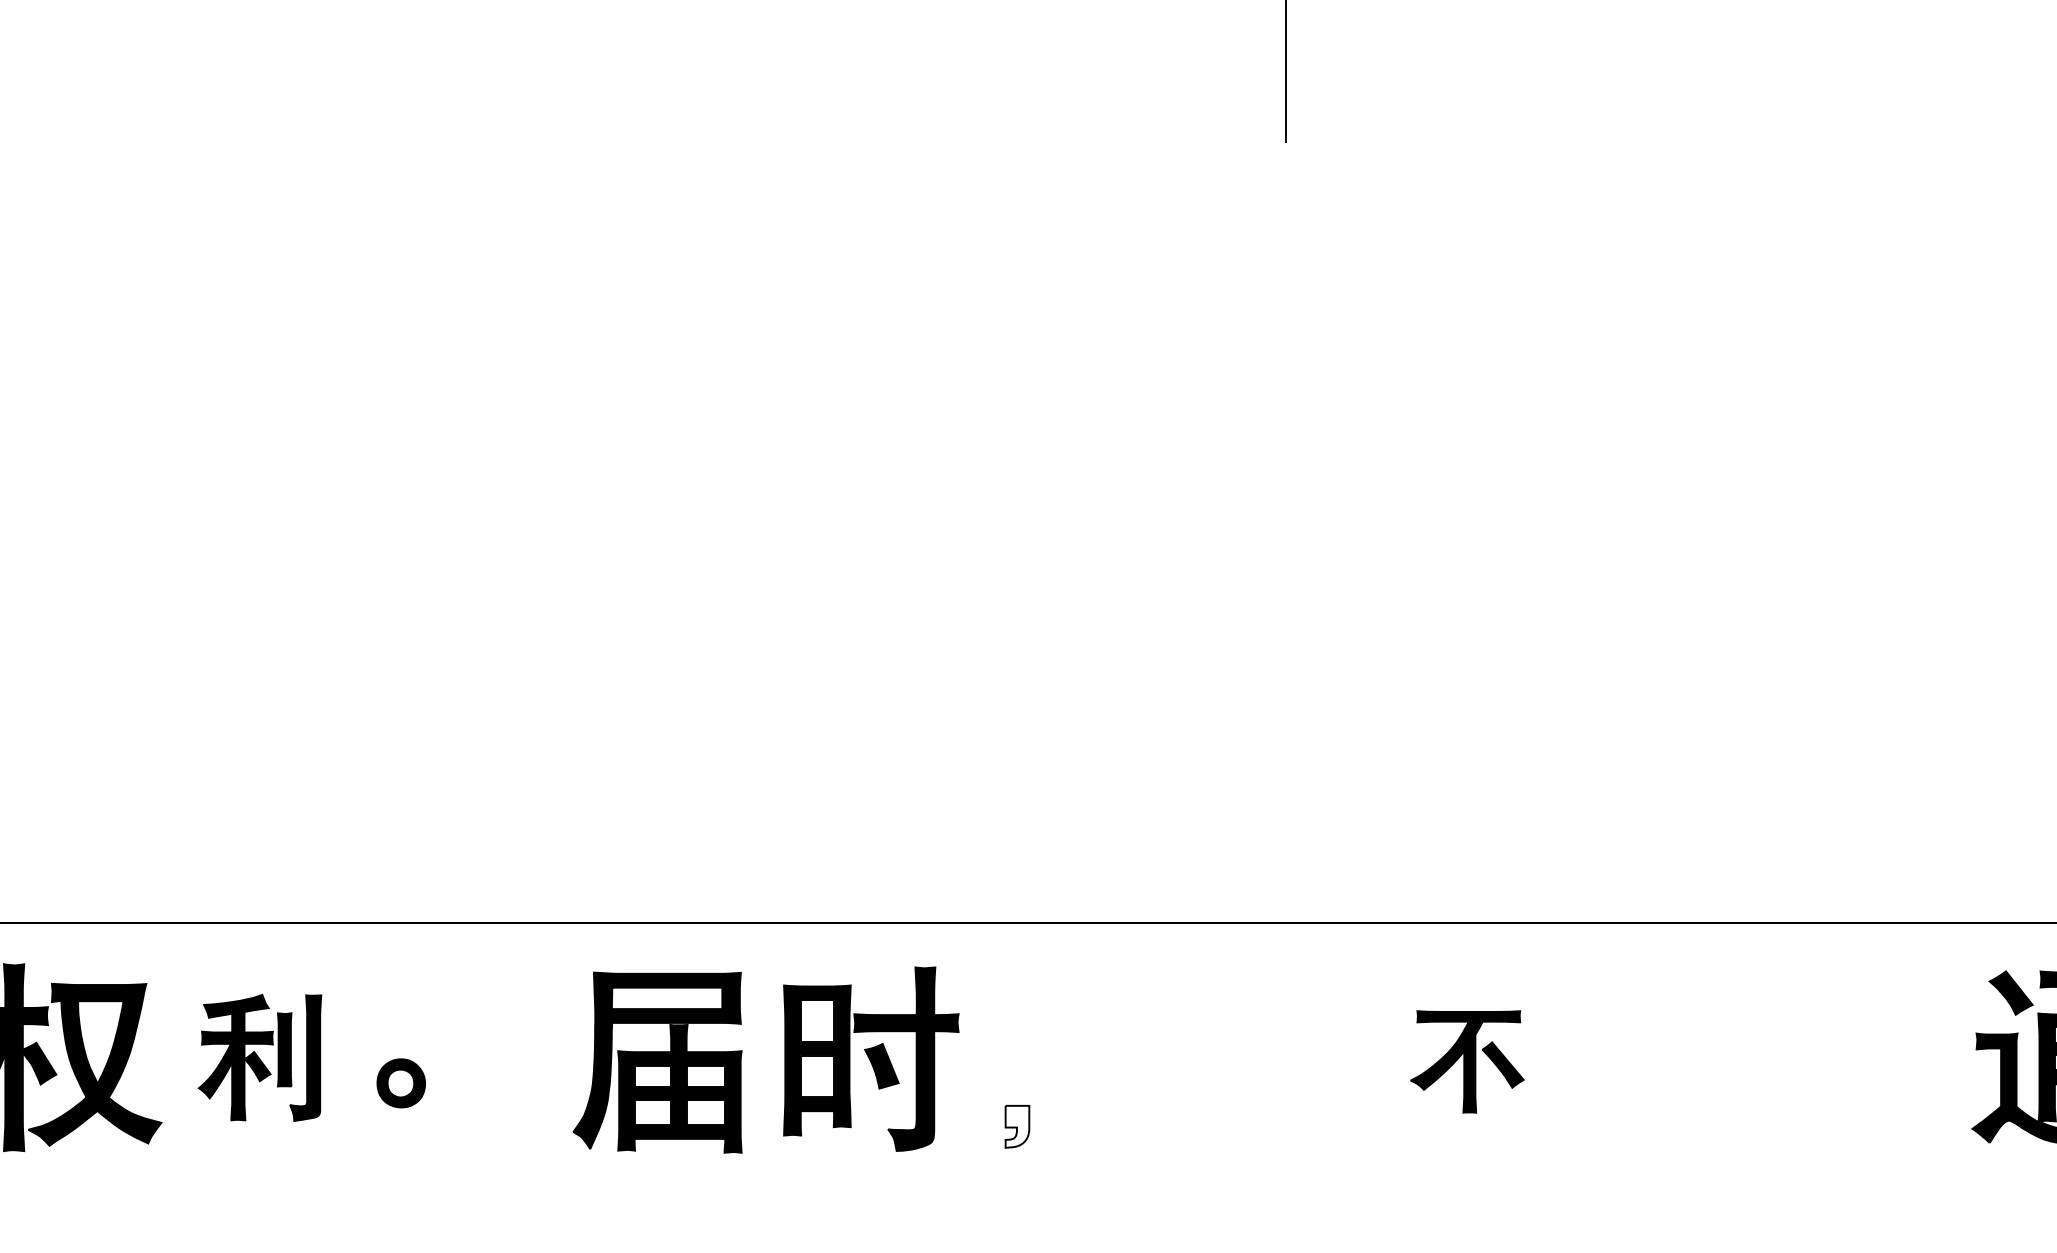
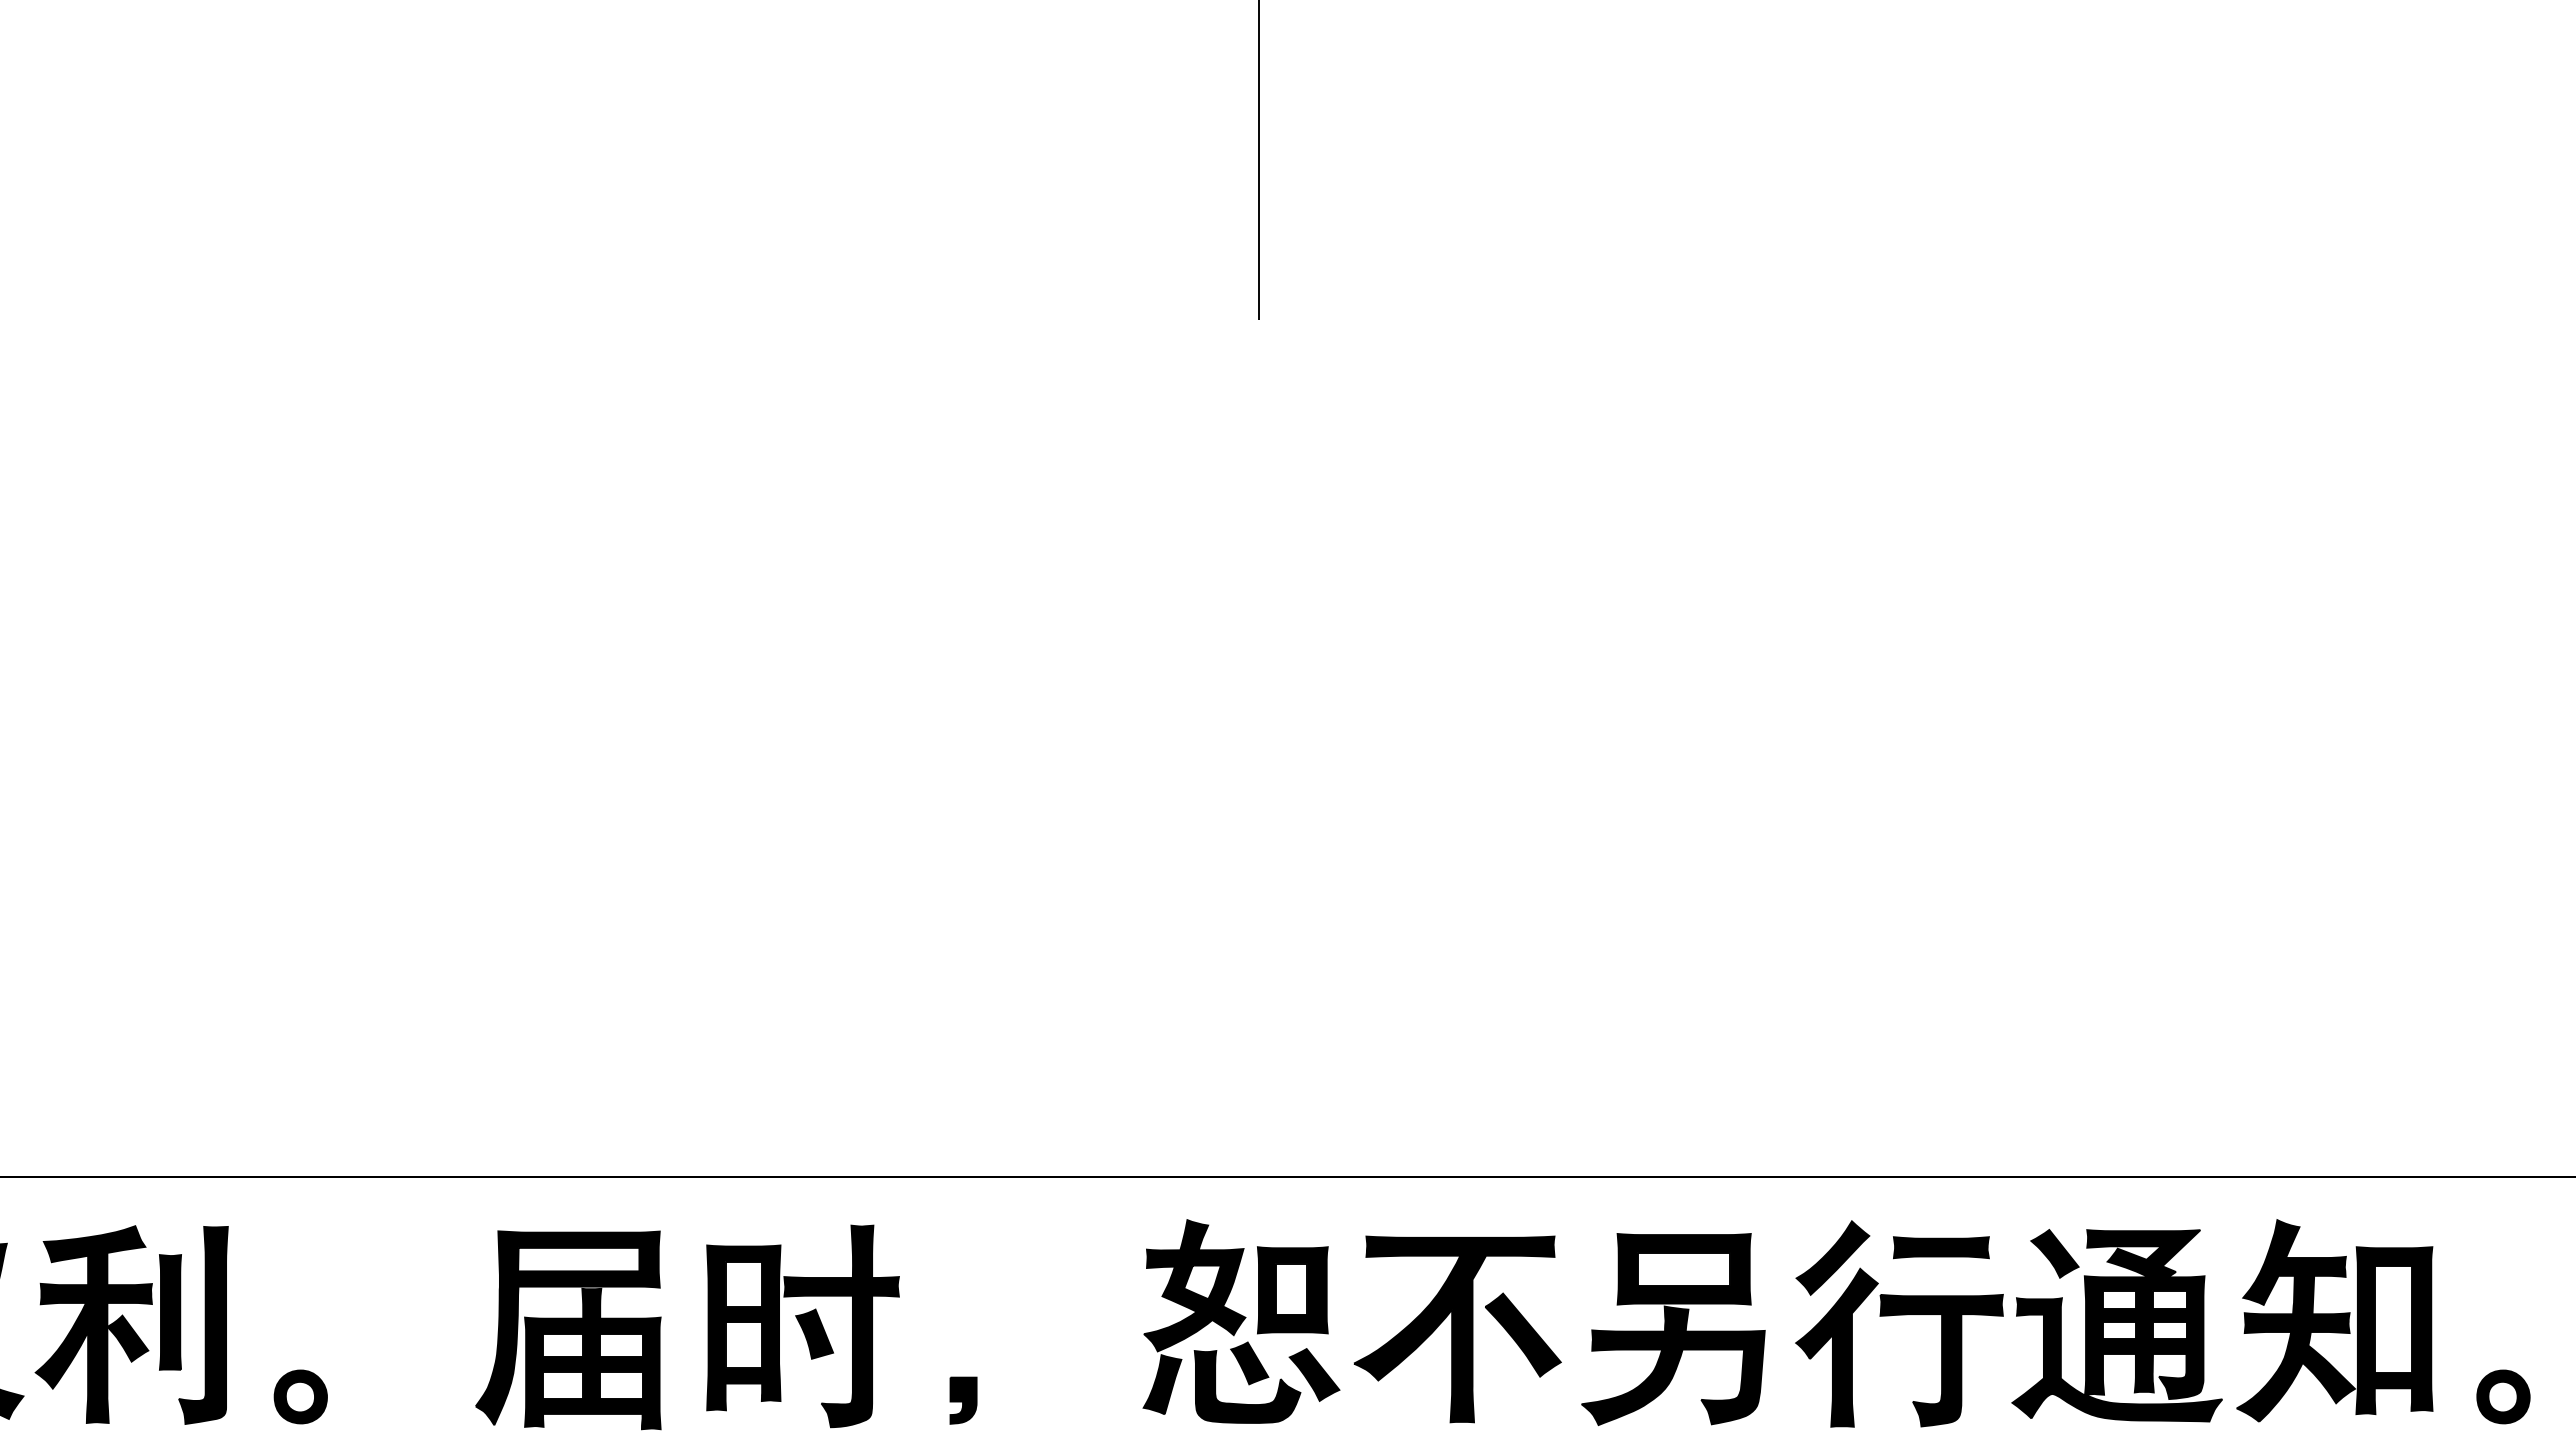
part: (1869, 1049) -> (1899, 1315), added
part: (1270, 1054) -> (1241, 1321), added
part: (259, 1057) -> (131, 1324), size x1.43
part: (1467, 1061) -> (1457, 1329), size x1.67
part: (1663, 1061) -> (1673, 1329), added
part: (400, 1082) -> (300, 1396), moved
fill: (1017, 1126) -> (963, 1400), added

